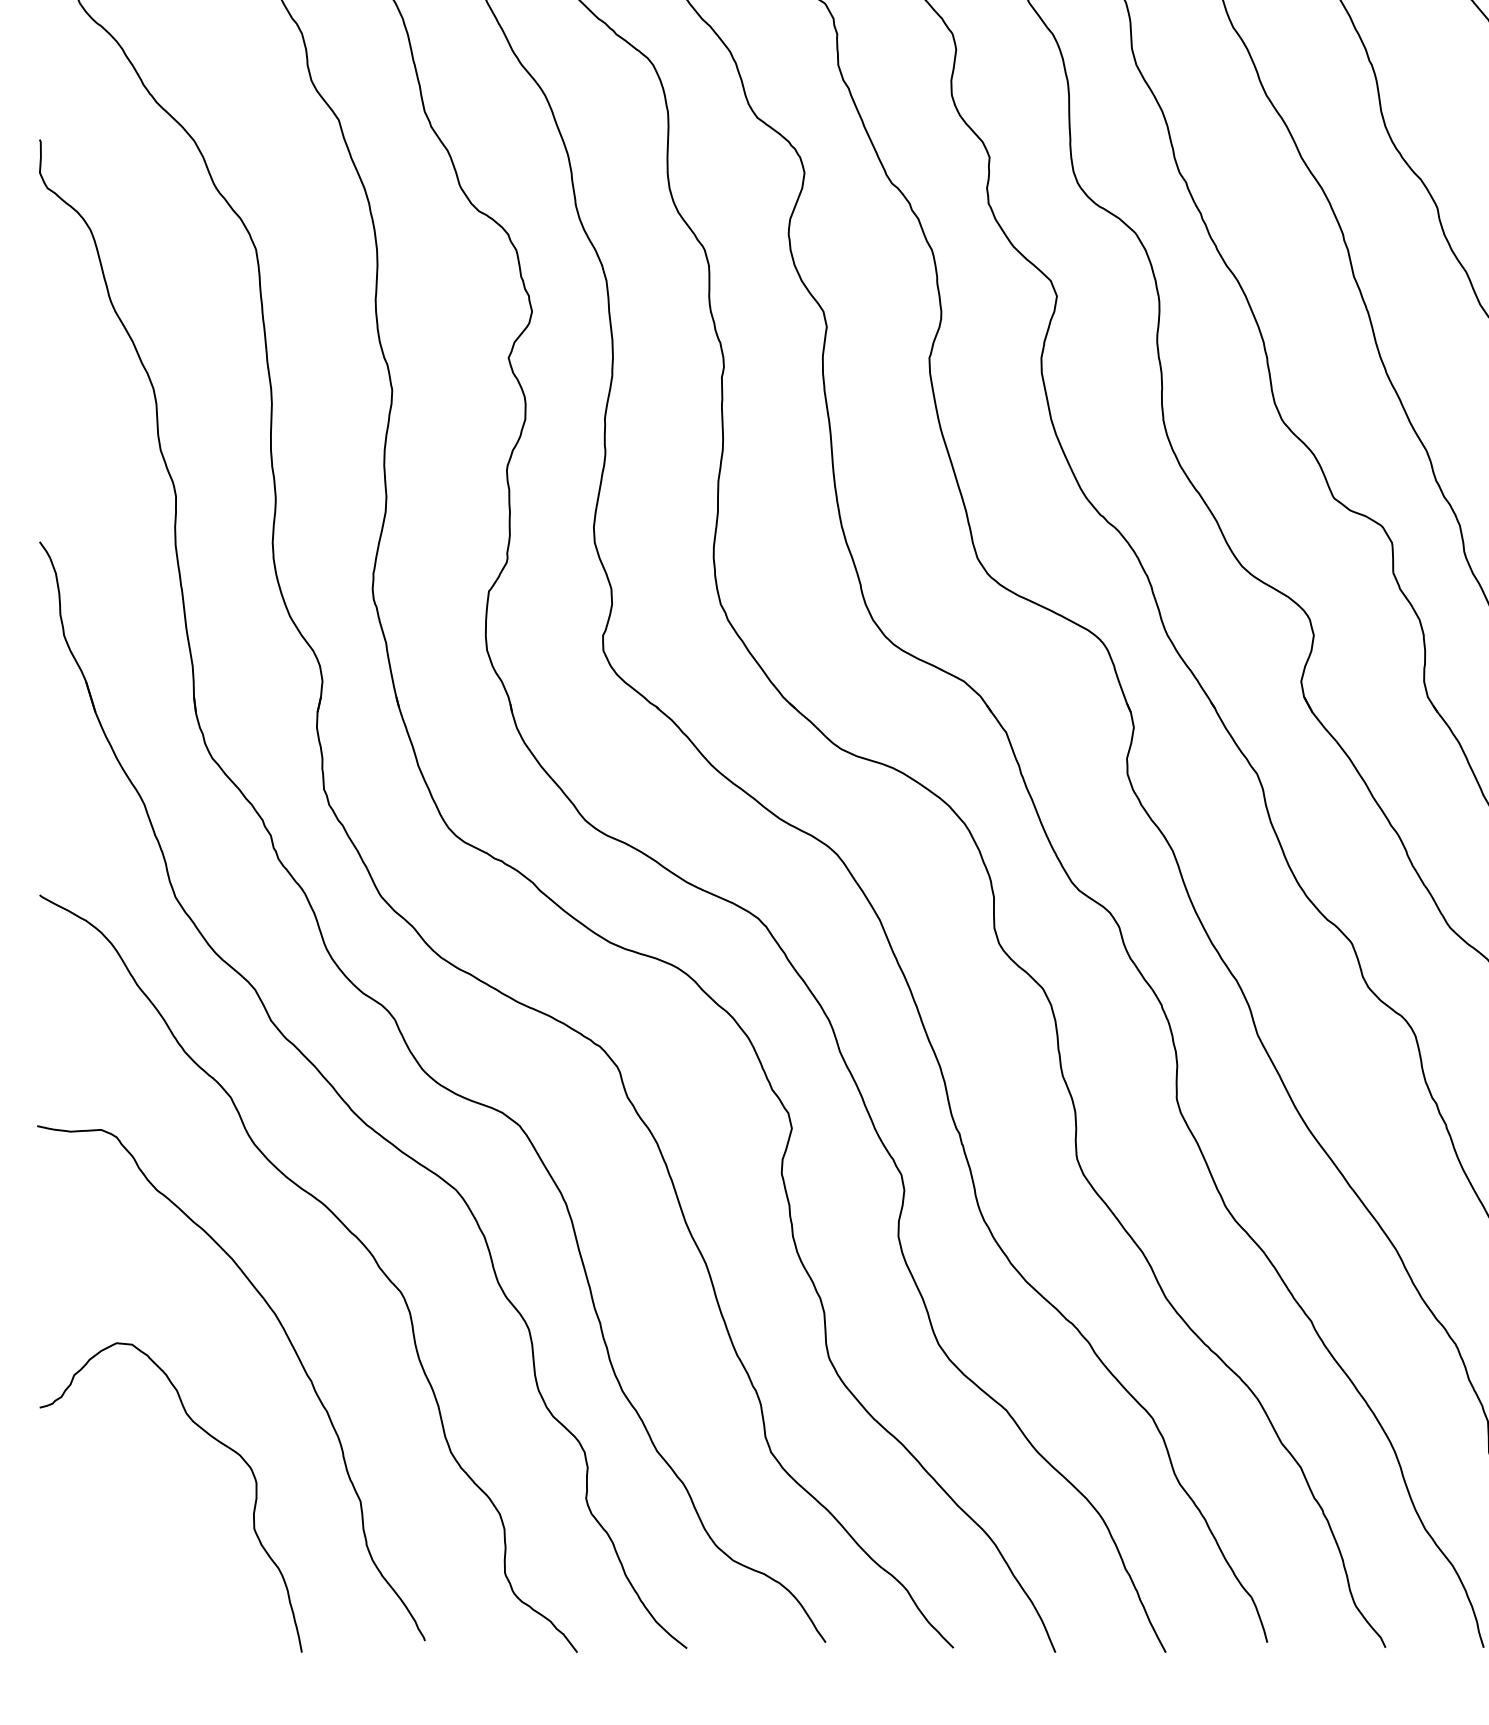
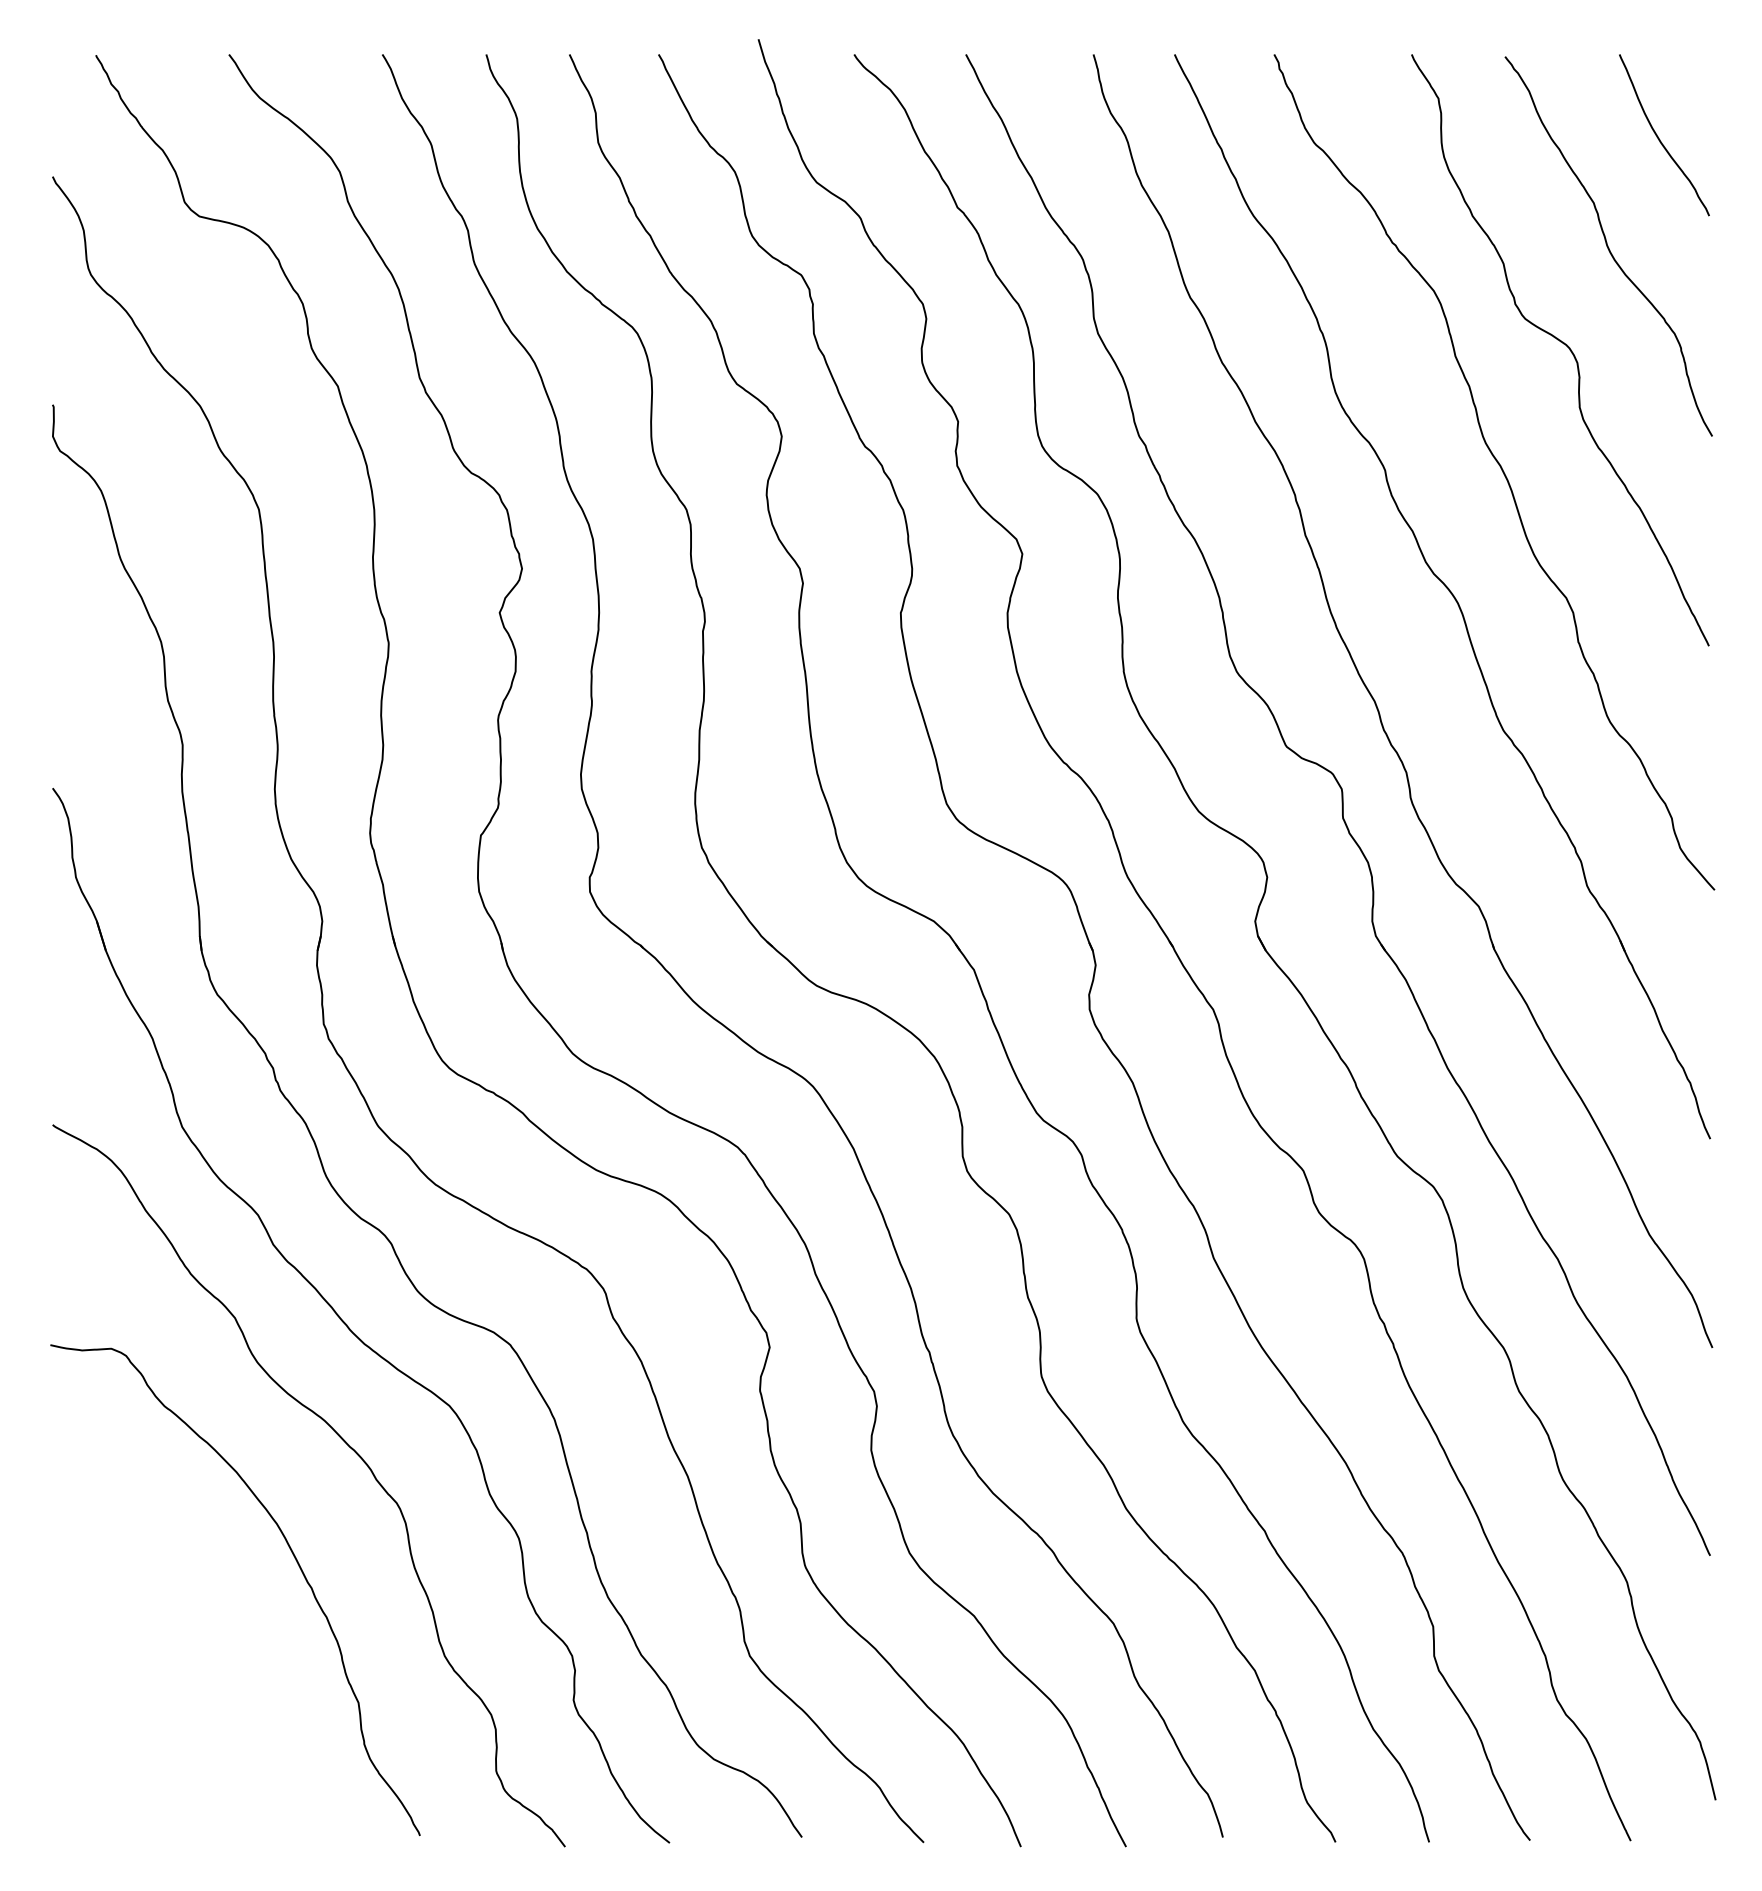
curve: (210, 1437) -> (215, 1641), removed

